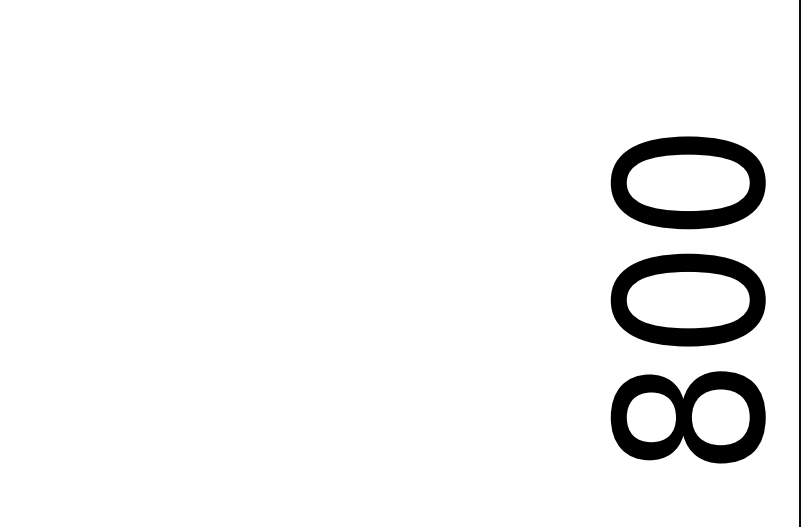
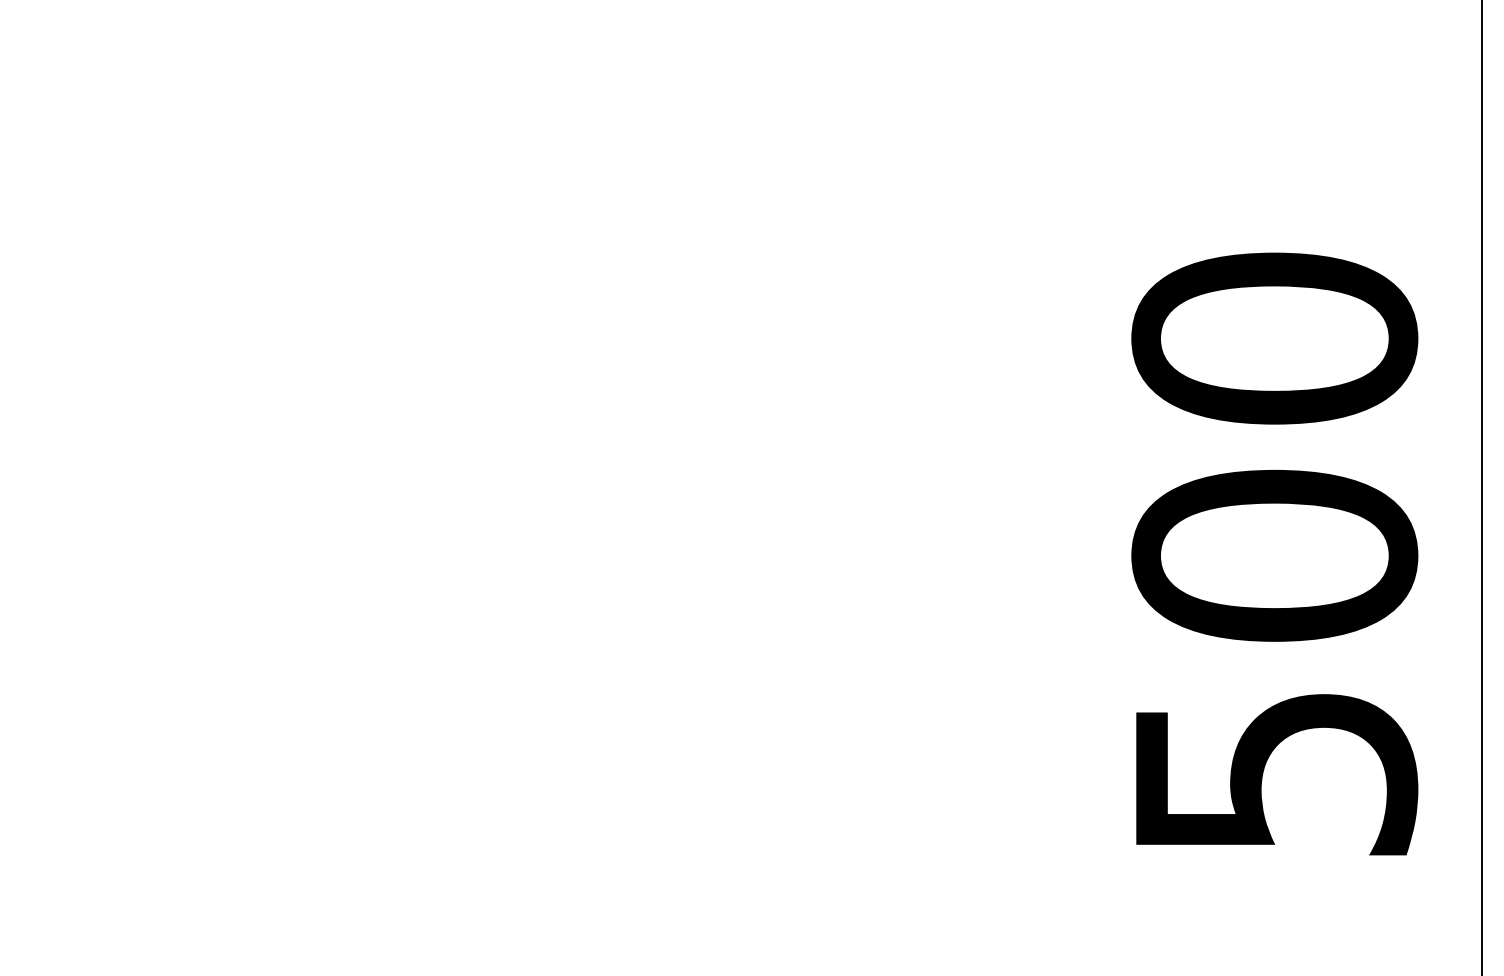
text: (687, 417) -> (1273, 773), 800 -> 500

